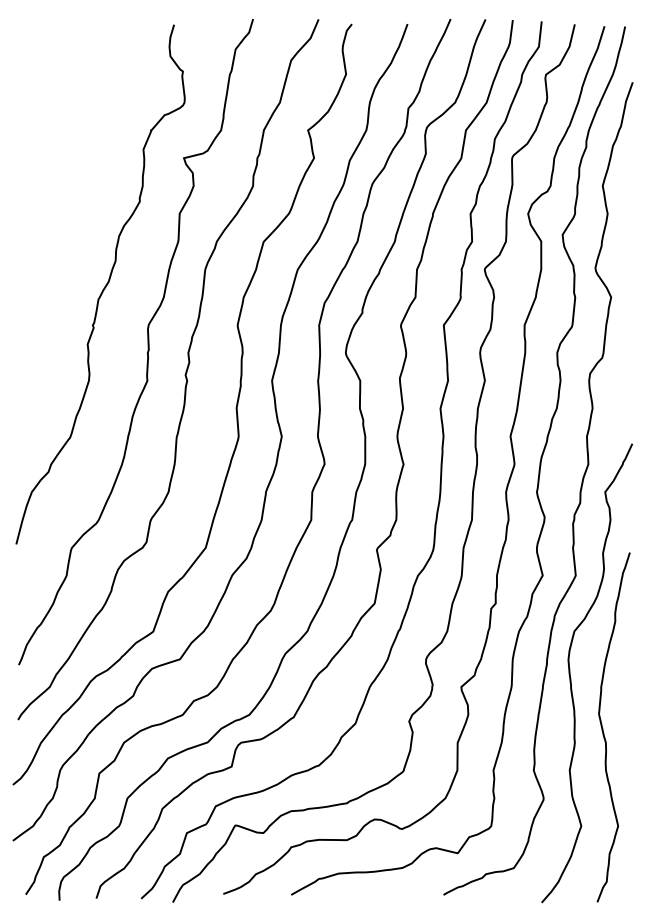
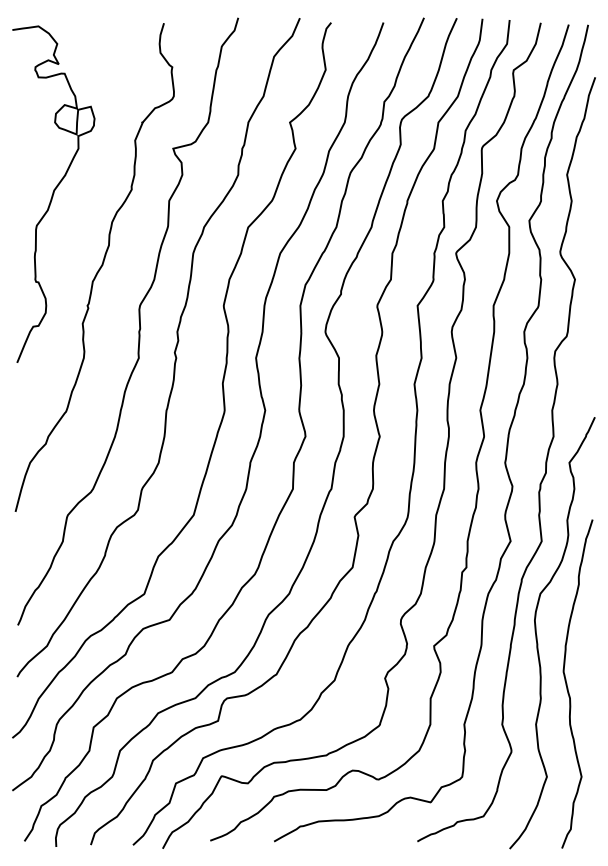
curve: (56, 205) -> (53, 193), added

